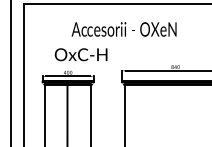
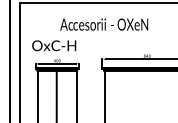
text: (81, 54) -> (54, 45), moved

